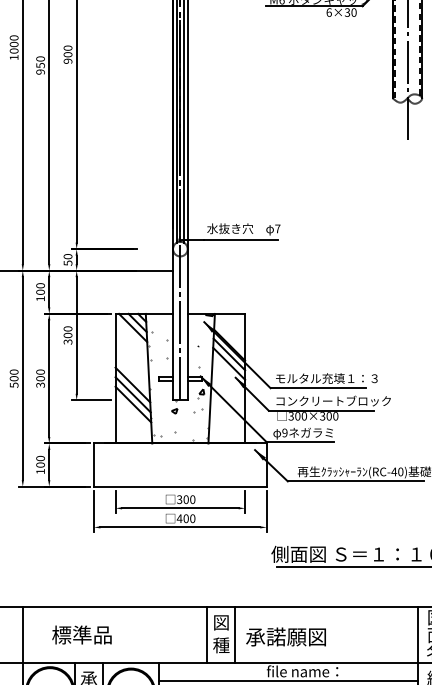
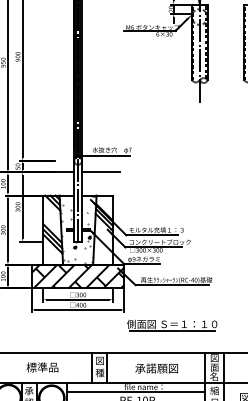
line: (224, 270) -> (101, 172), added
hatch: (179, 465) -> (77, 276), added
text: (82, 635) -> (42, 367), moved
text: (285, 636) -> (156, 368), moved

